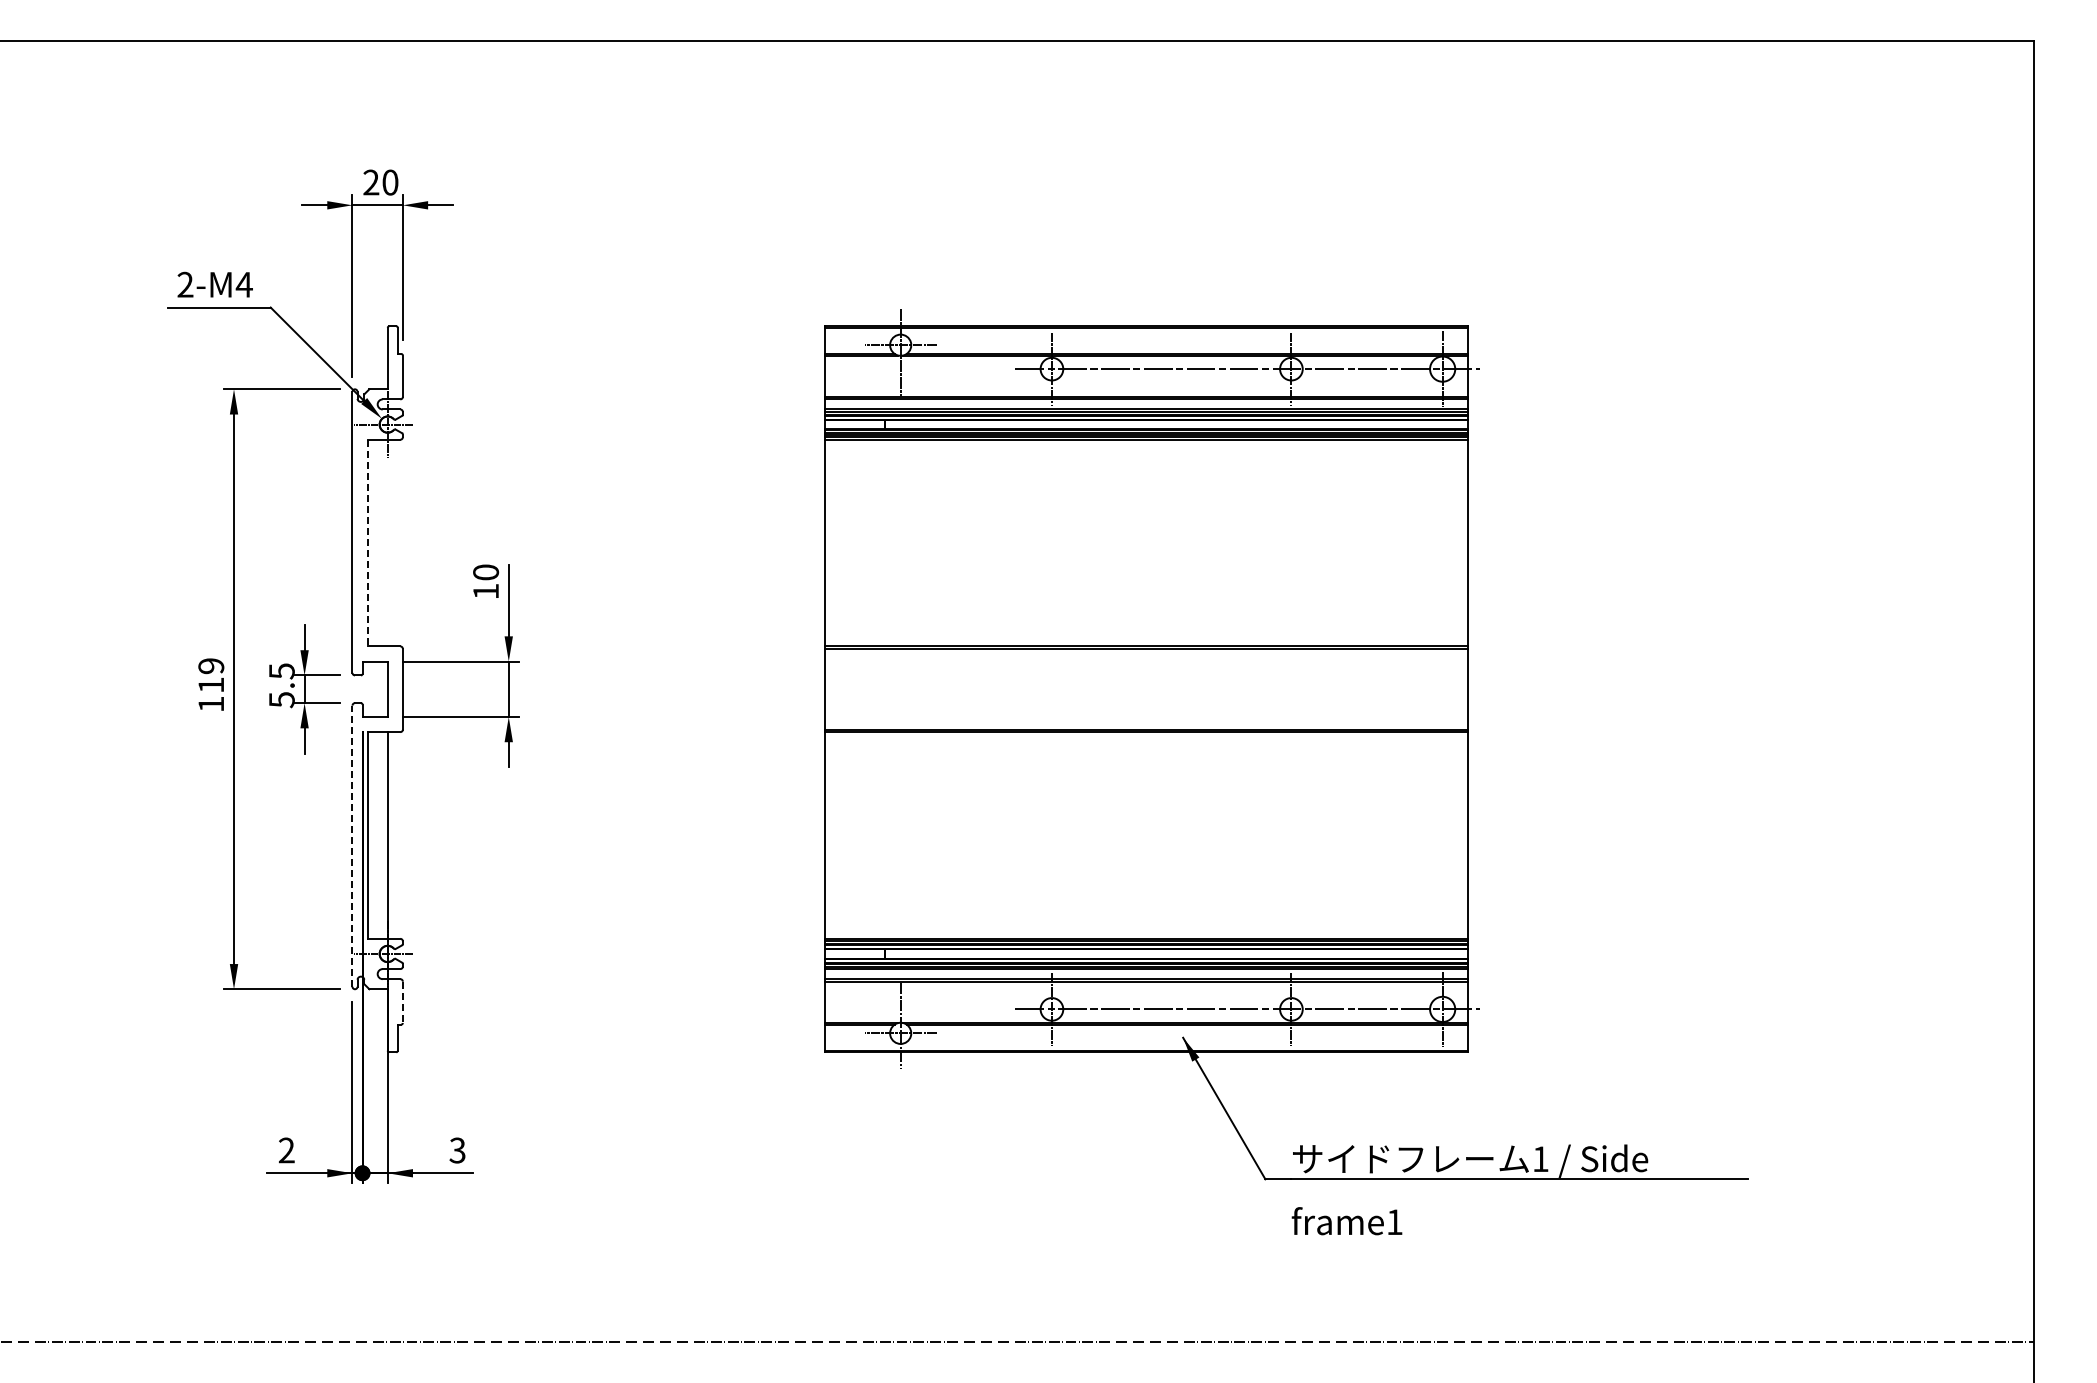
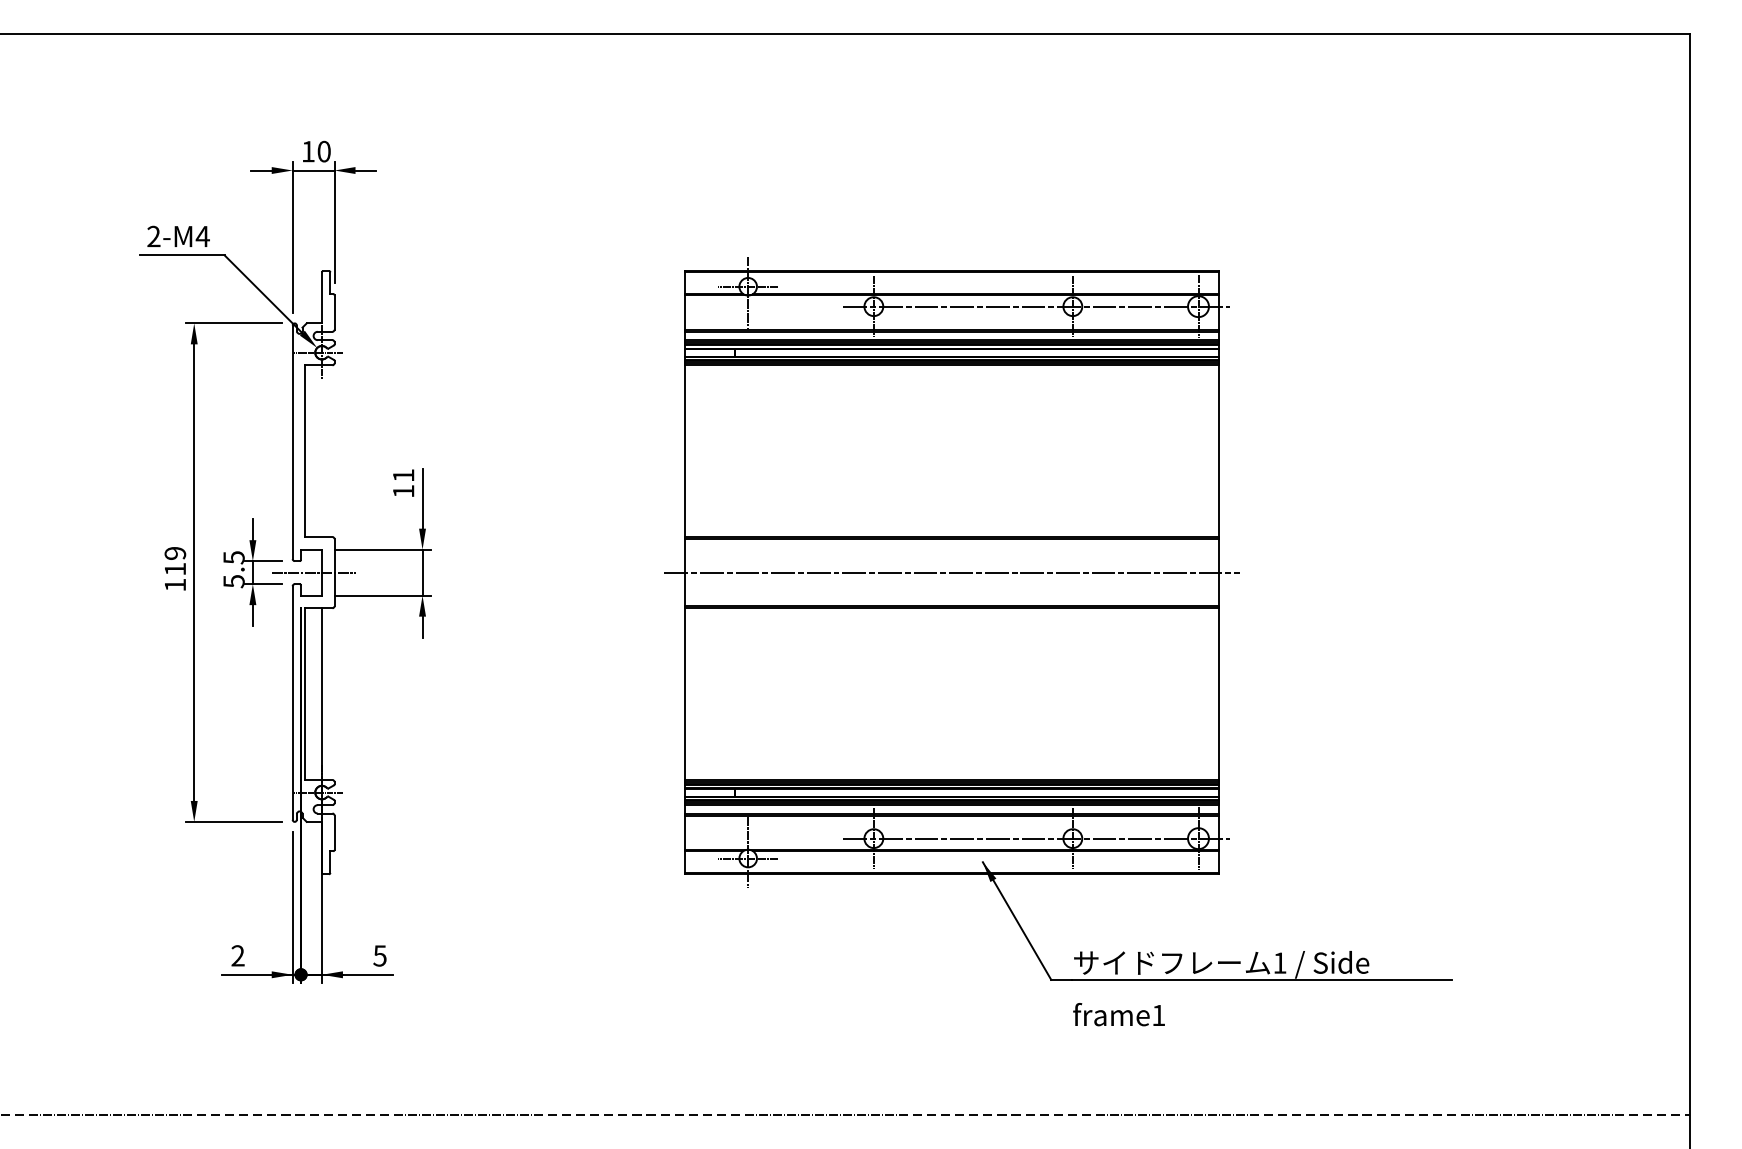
text: (371, 182) -> (308, 151), 20 -> 10
line: (367, 543) -> (305, 451), dashed -> solid
text: (486, 572) -> (404, 475), 10 -> 11
line: (377, 689) -> (313, 572), added
line: (1146, 689) -> (952, 572), added
line: (352, 846) -> (292, 703), dashed -> solid
line: (402, 1002) -> (334, 832), dashed -> solid
text: (457, 1149) -> (379, 955), 3 -> 5

